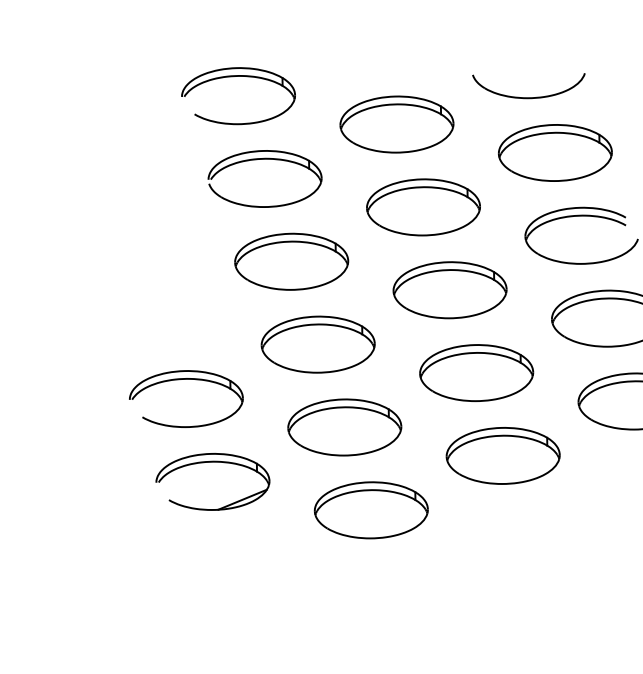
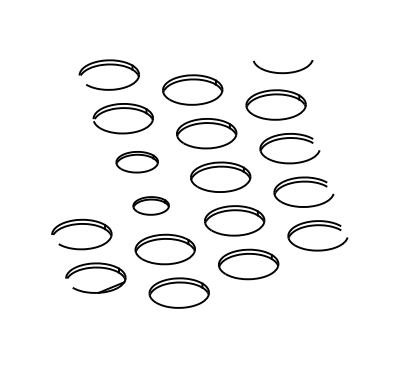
part: (529, 87) -> (283, 67), moved
part: (290, 260) -> (136, 161), size x0.7
part: (316, 343) -> (150, 205), size x0.6

